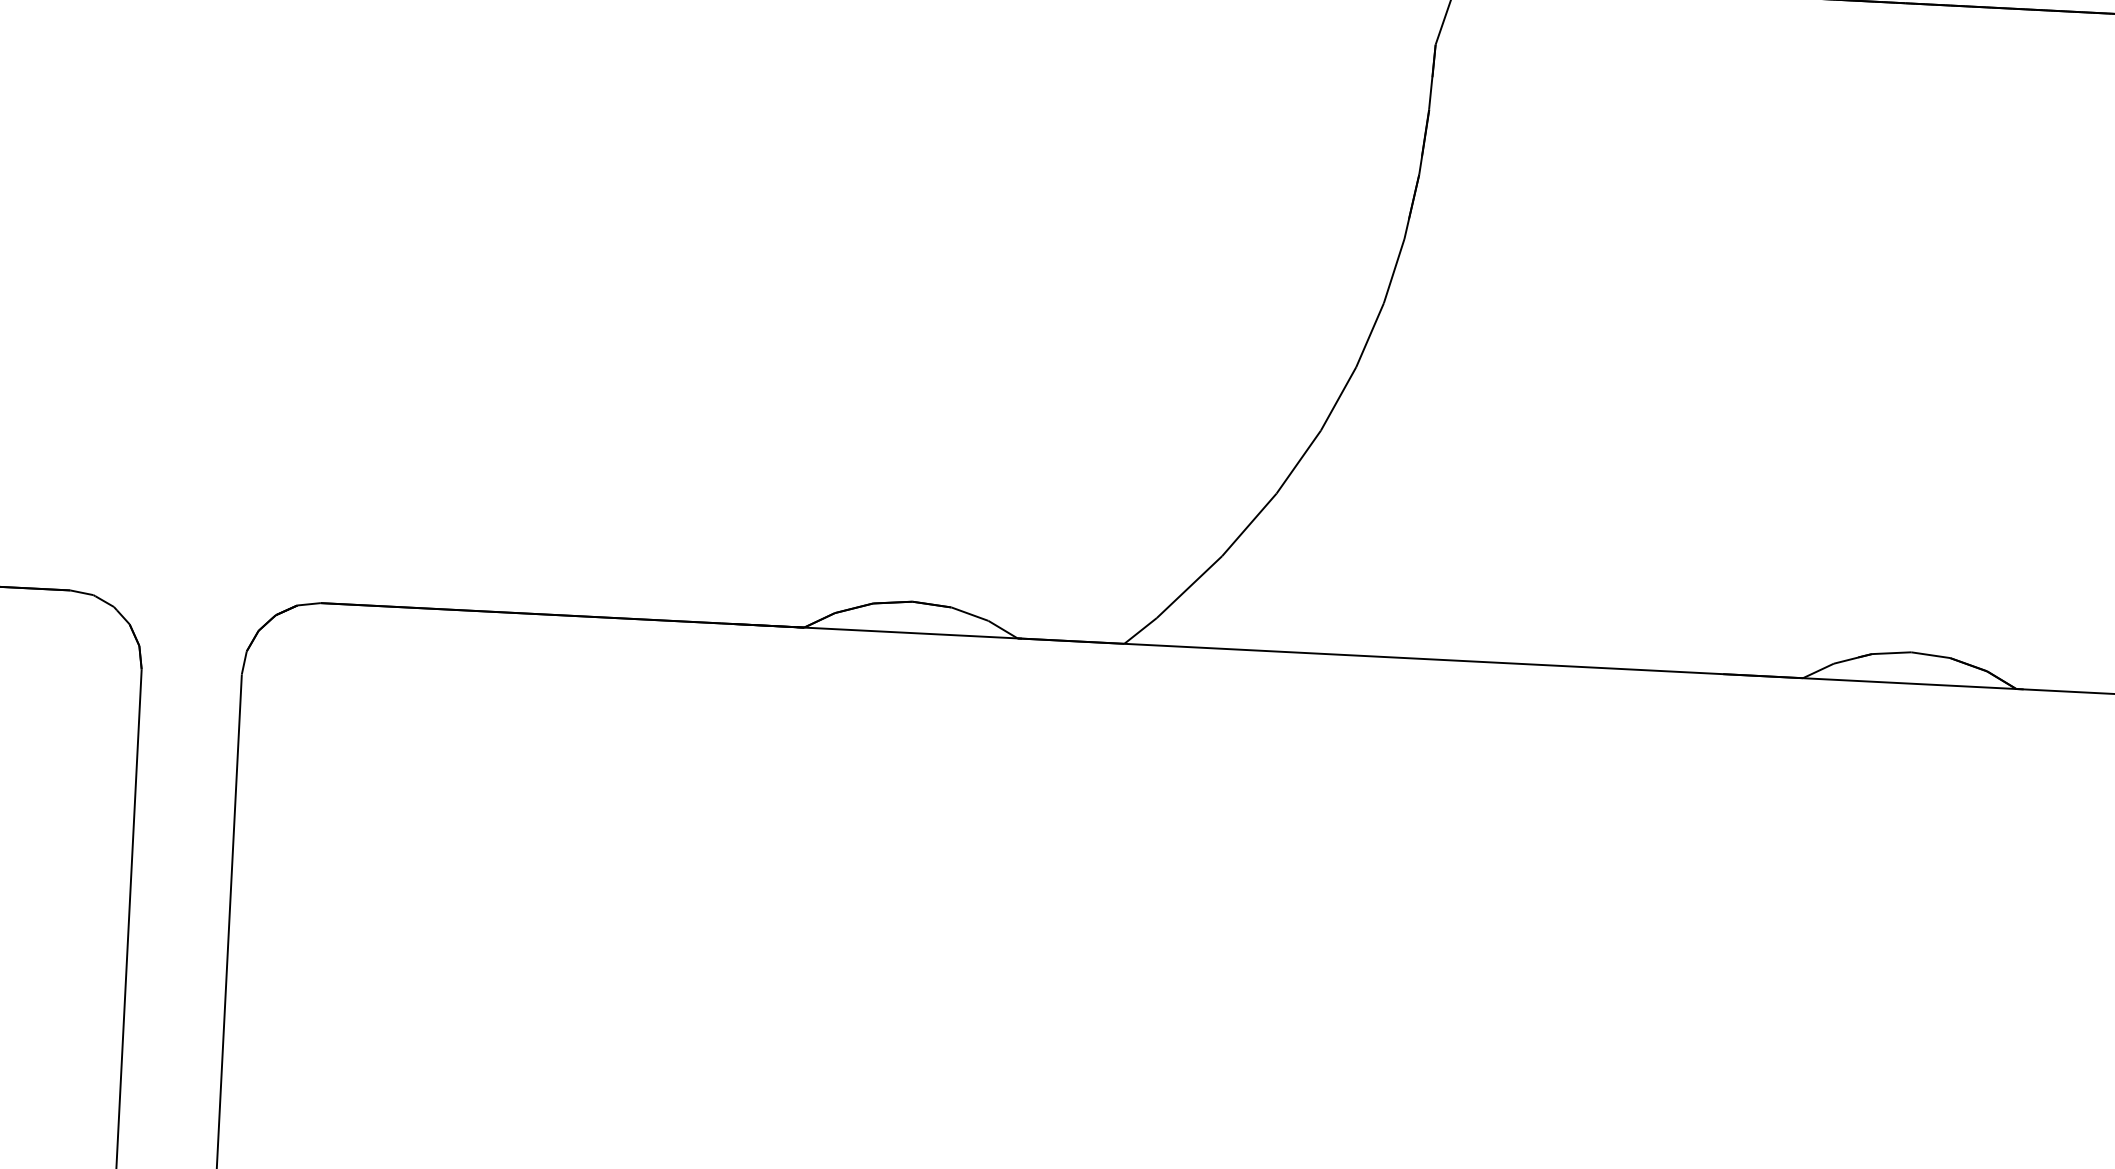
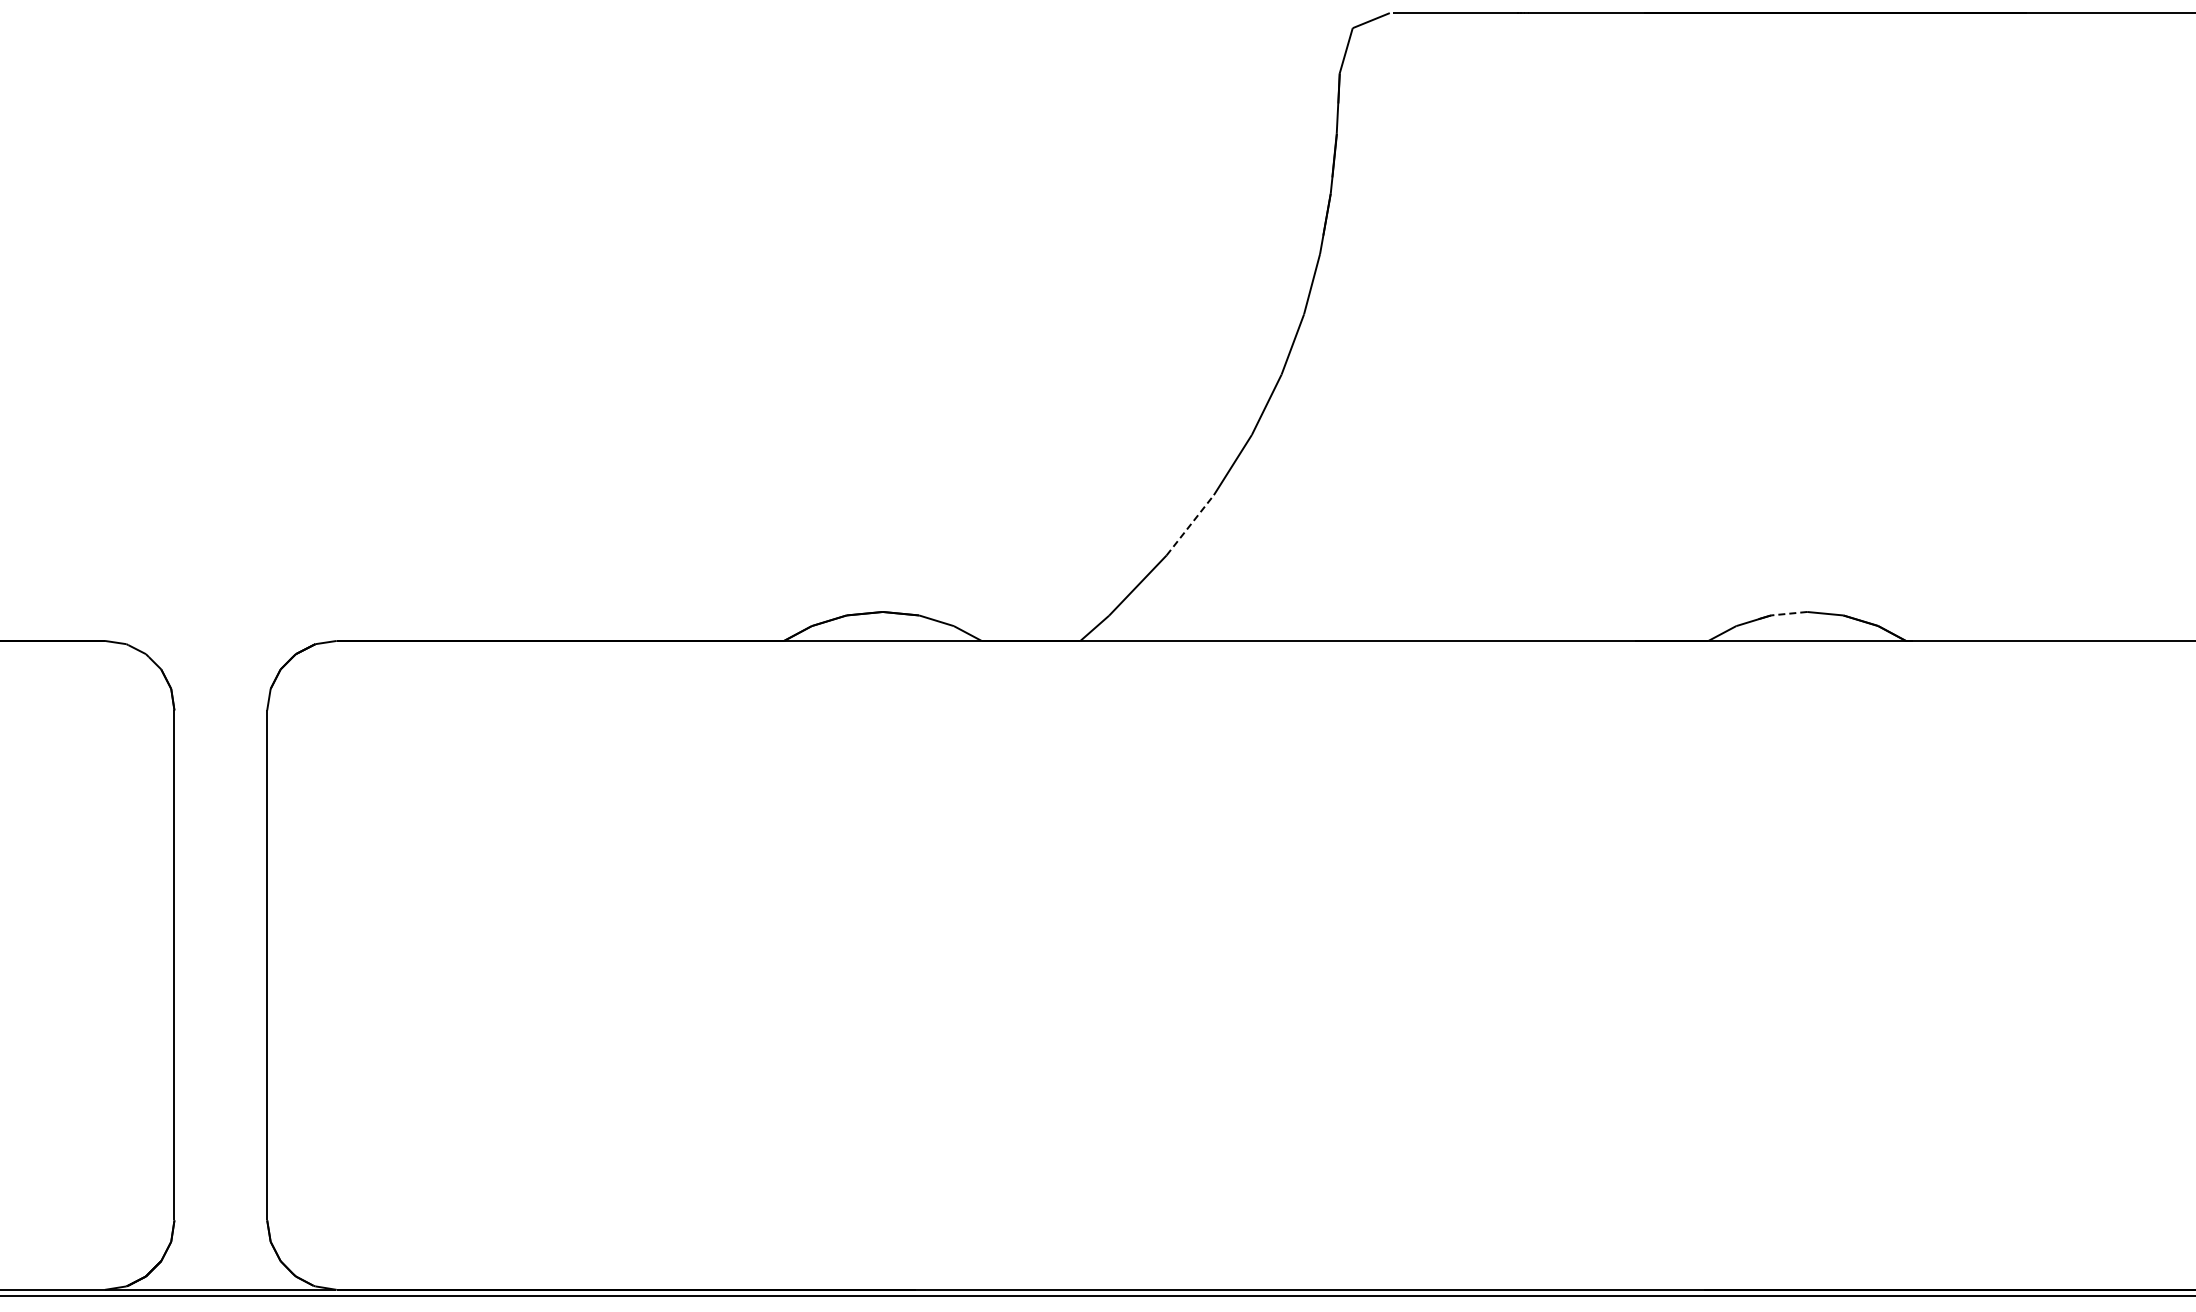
line: (1249, 524) -> (1190, 524), solid -> dashed
line: (1890, 652) -> (1788, 613), solid -> dashed

